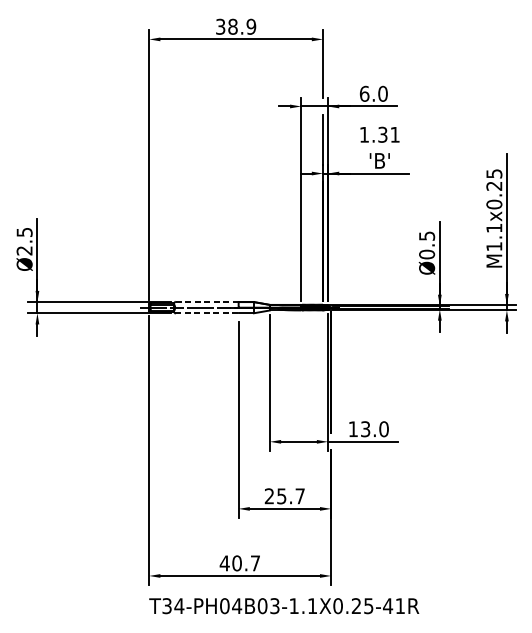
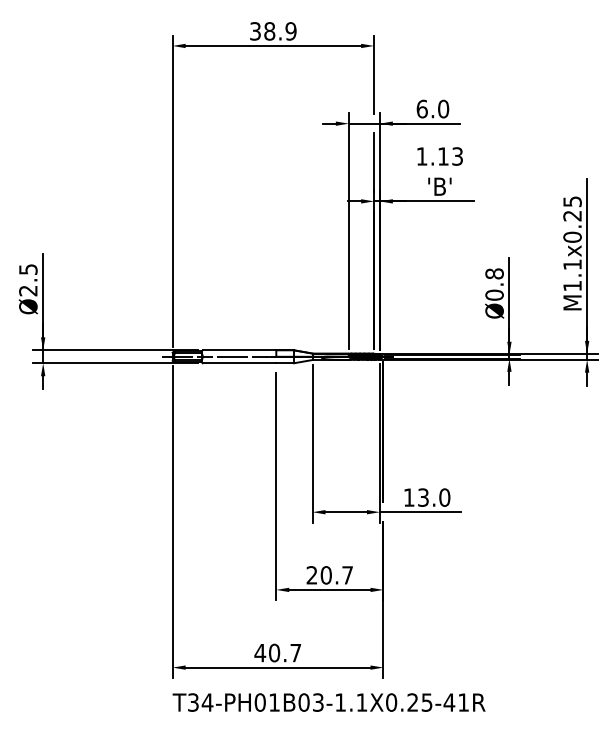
text: (388, 134) -> (450, 156), 1.31 -> 1.13
text: (426, 235) -> (494, 273), Ø0.5 -> Ø0.8
line: (206, 302) -> (239, 350), dashed -> solid
line: (206, 313) -> (239, 363), dashed -> solid
text: (281, 496) -> (325, 575), 25.7 -> 20.7
text: (237, 606) -> (274, 702), T34-PH04B03-1.1X0.25-41R -> T34-PH01B03-1.1X0.25-41R

